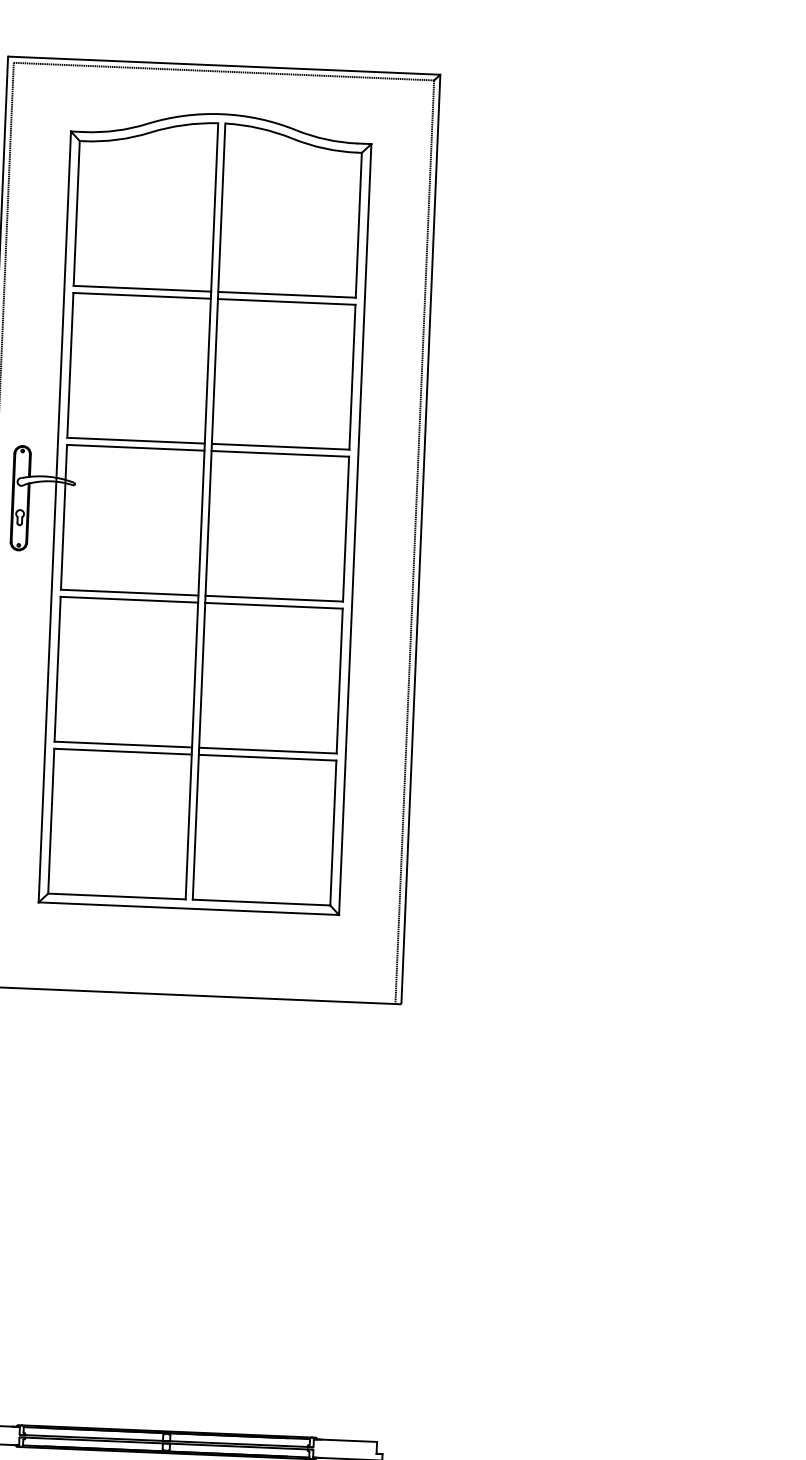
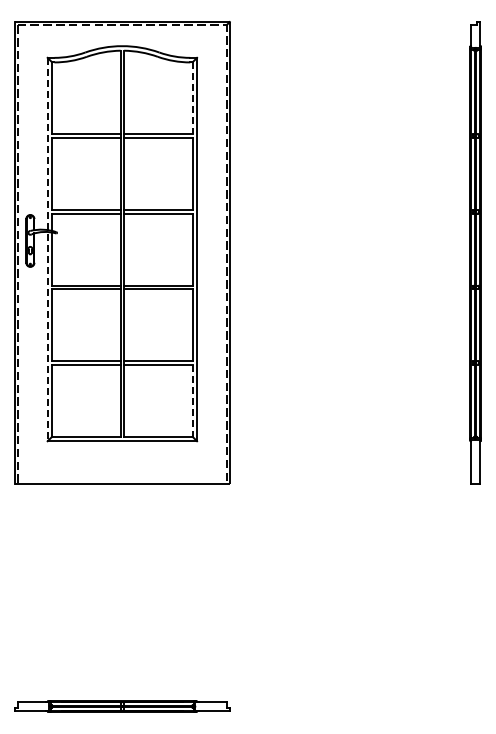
line: (358, 225) -> (192, 98), solid -> dashed
line: (54, 516) -> (47, 249), solid -> dashed
line: (333, 834) -> (192, 401), solid -> dashed

